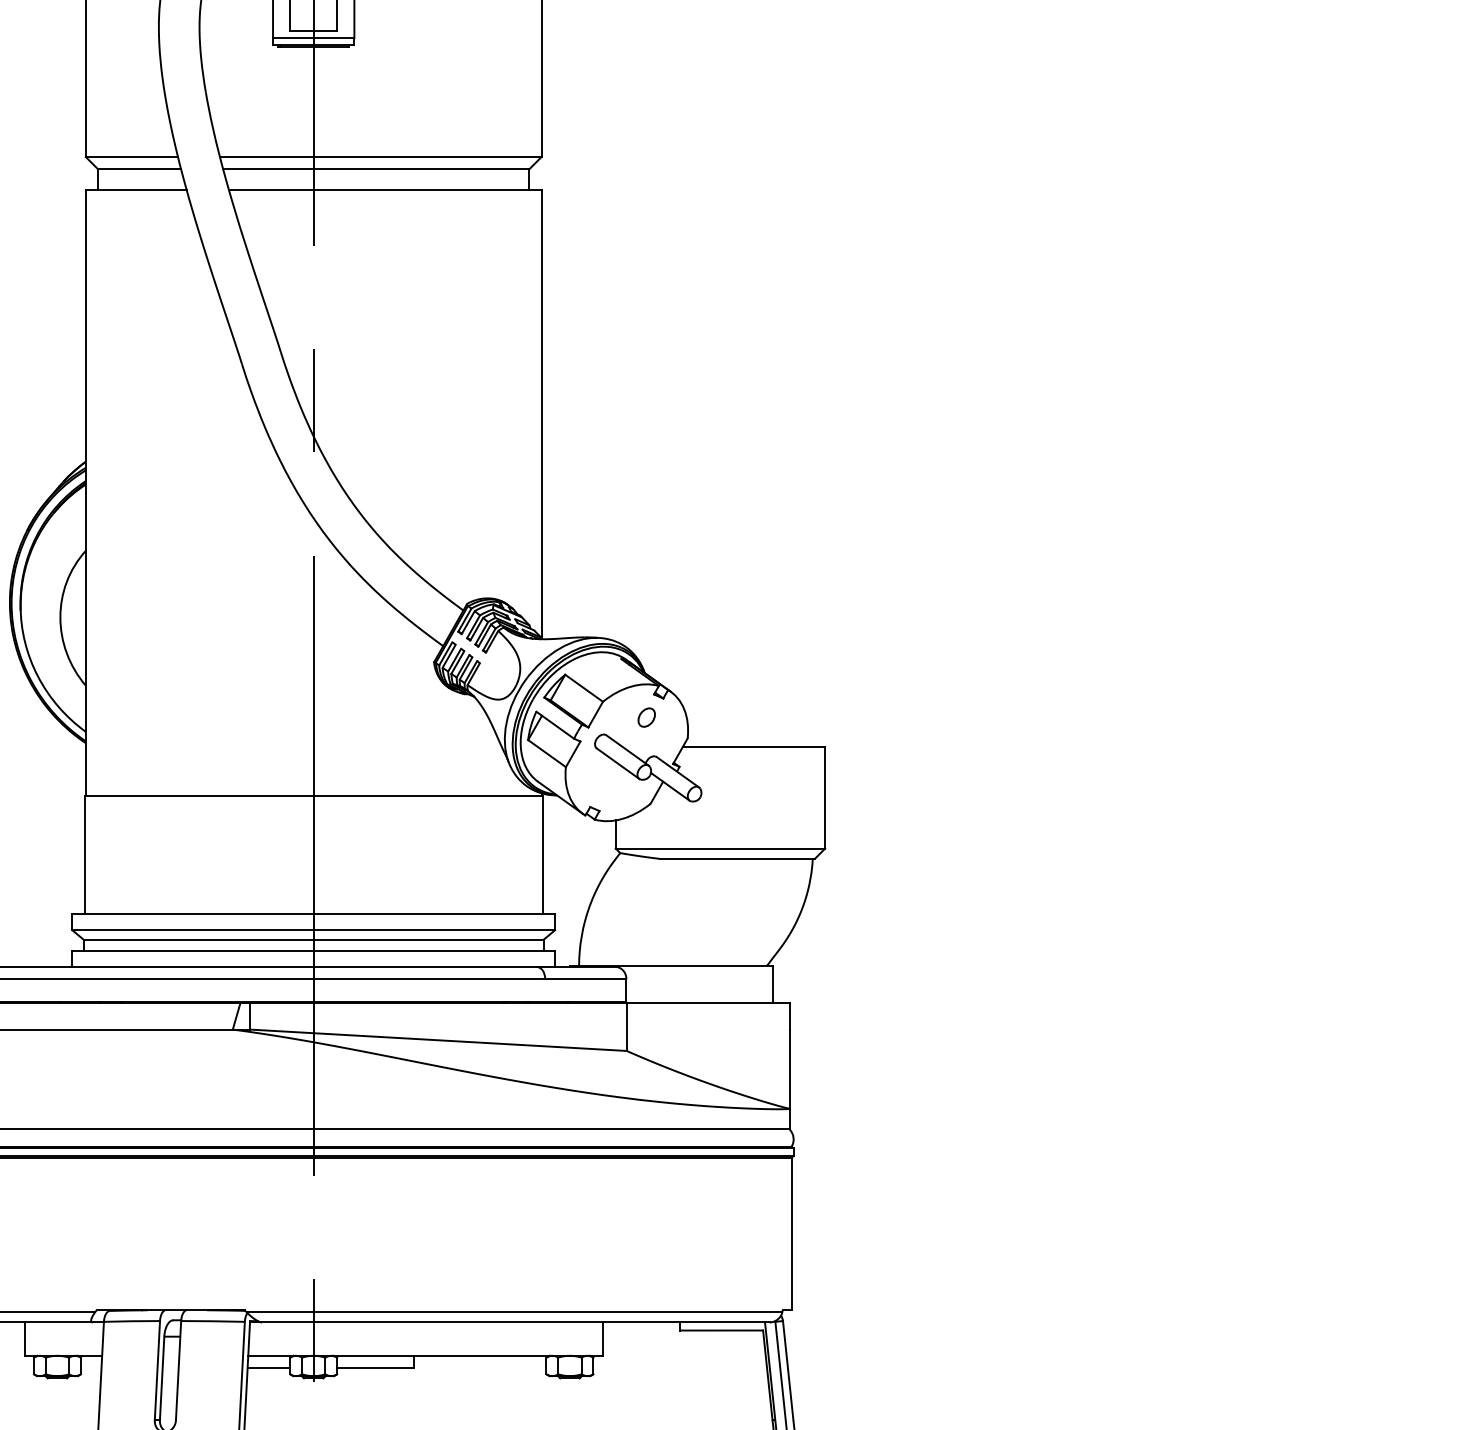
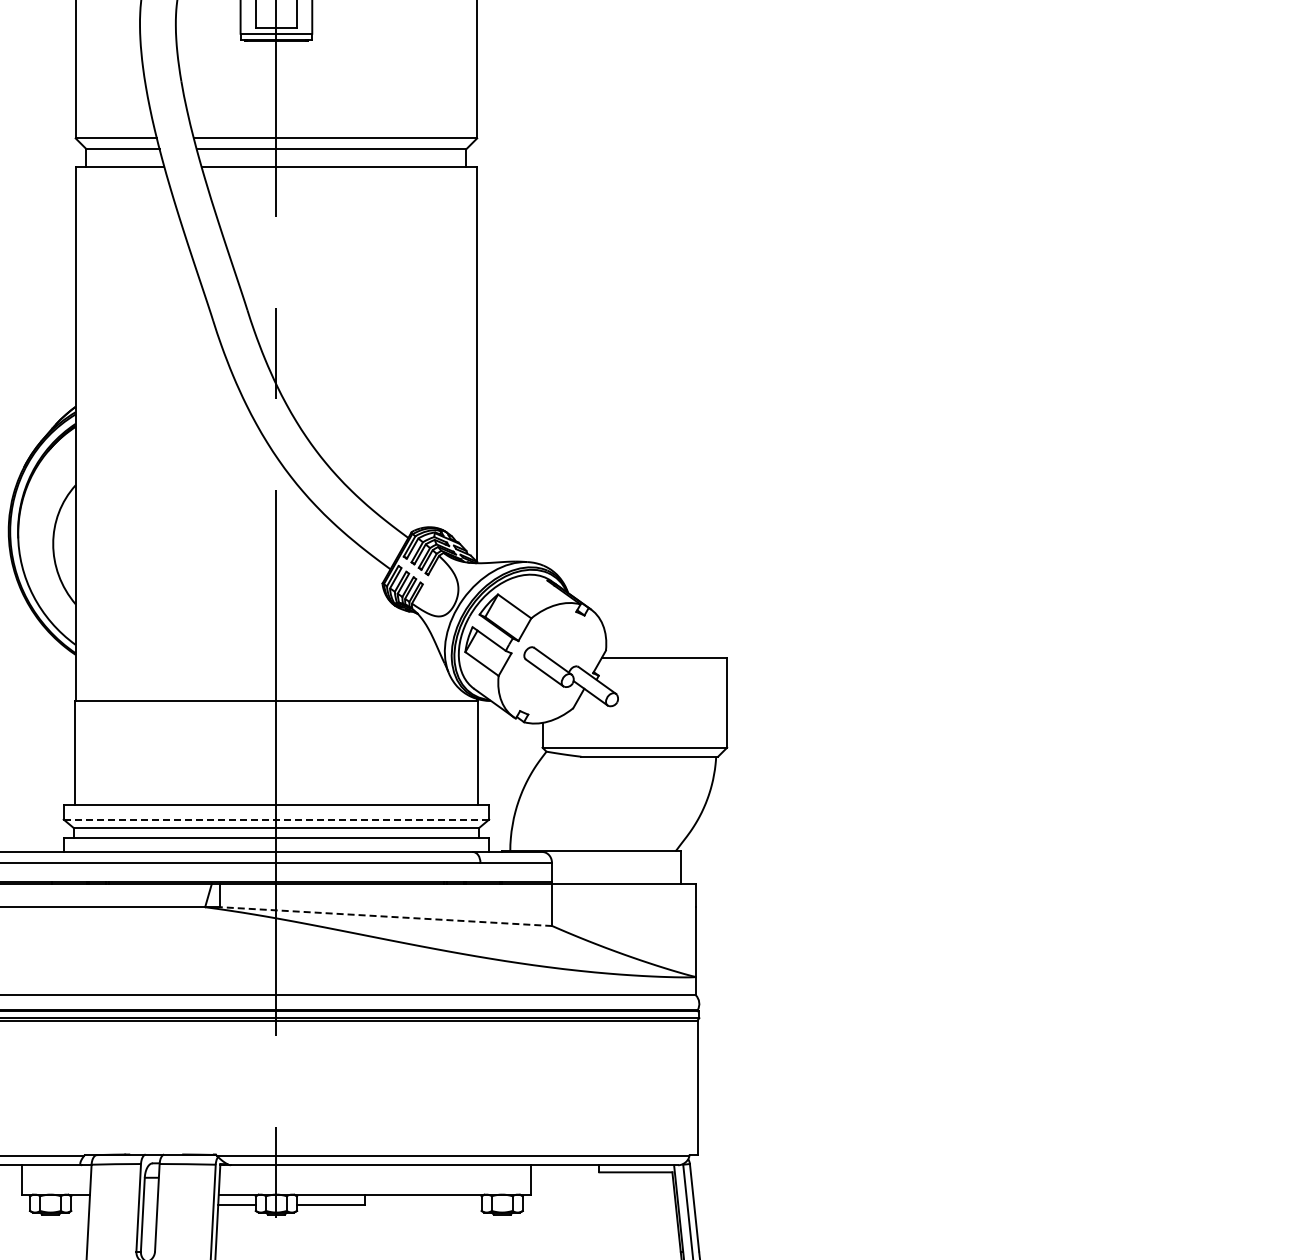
part: (646, 717) -> (569, 632), removed
line: (313, 930) -> (276, 819), solid -> dashed
line: (437, 1040) -> (385, 916), solid -> dashed

